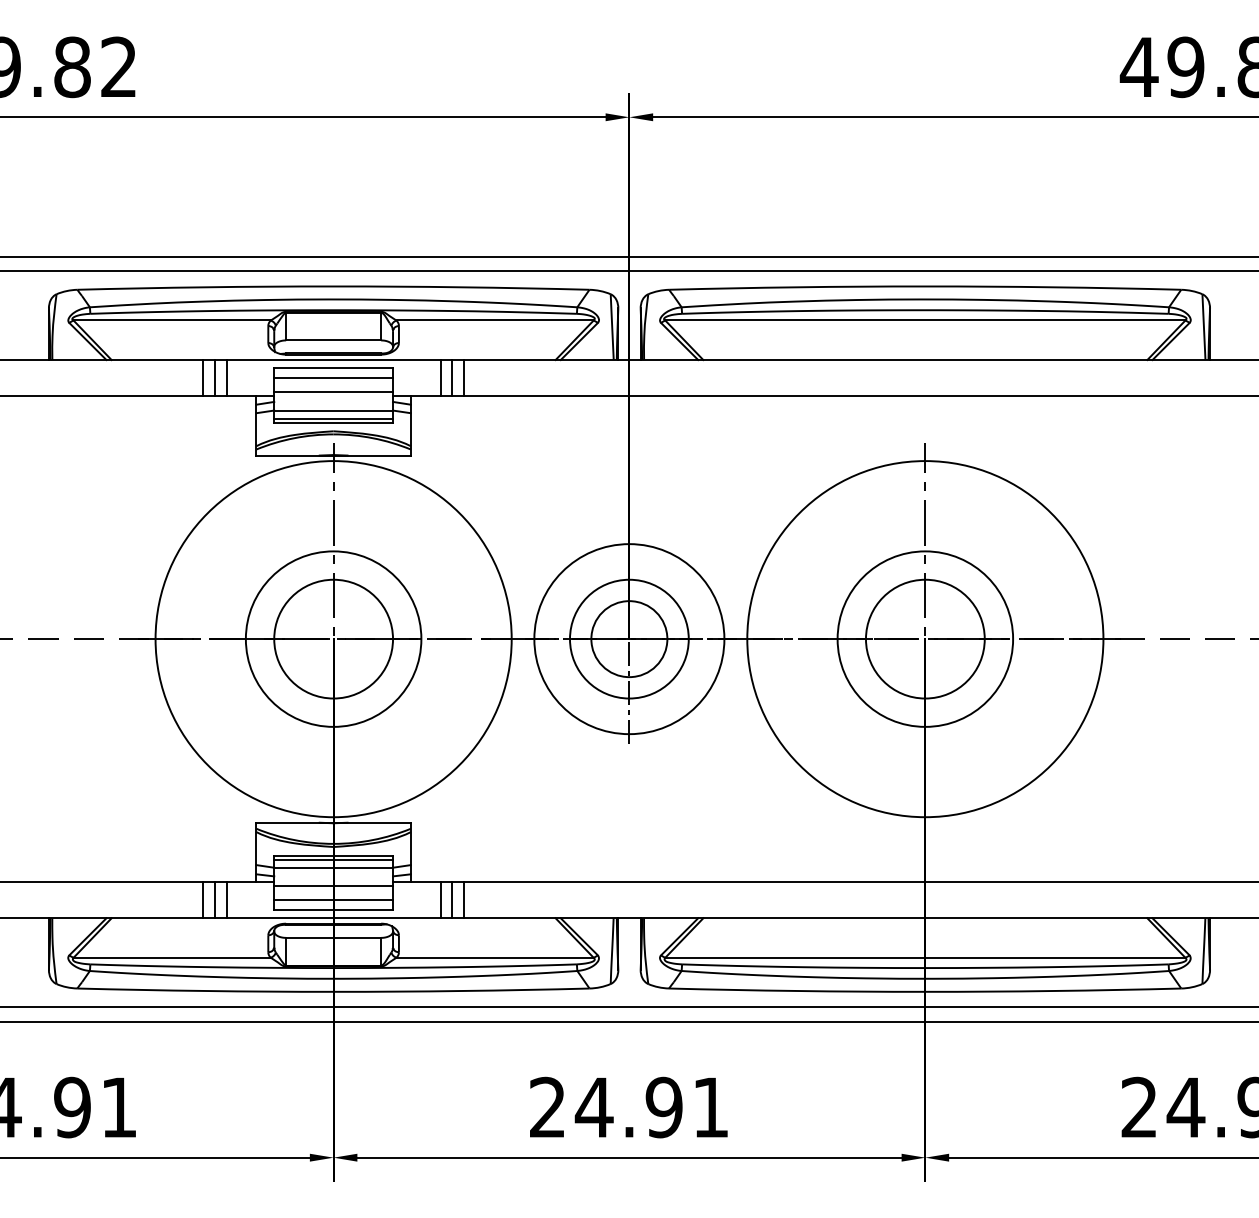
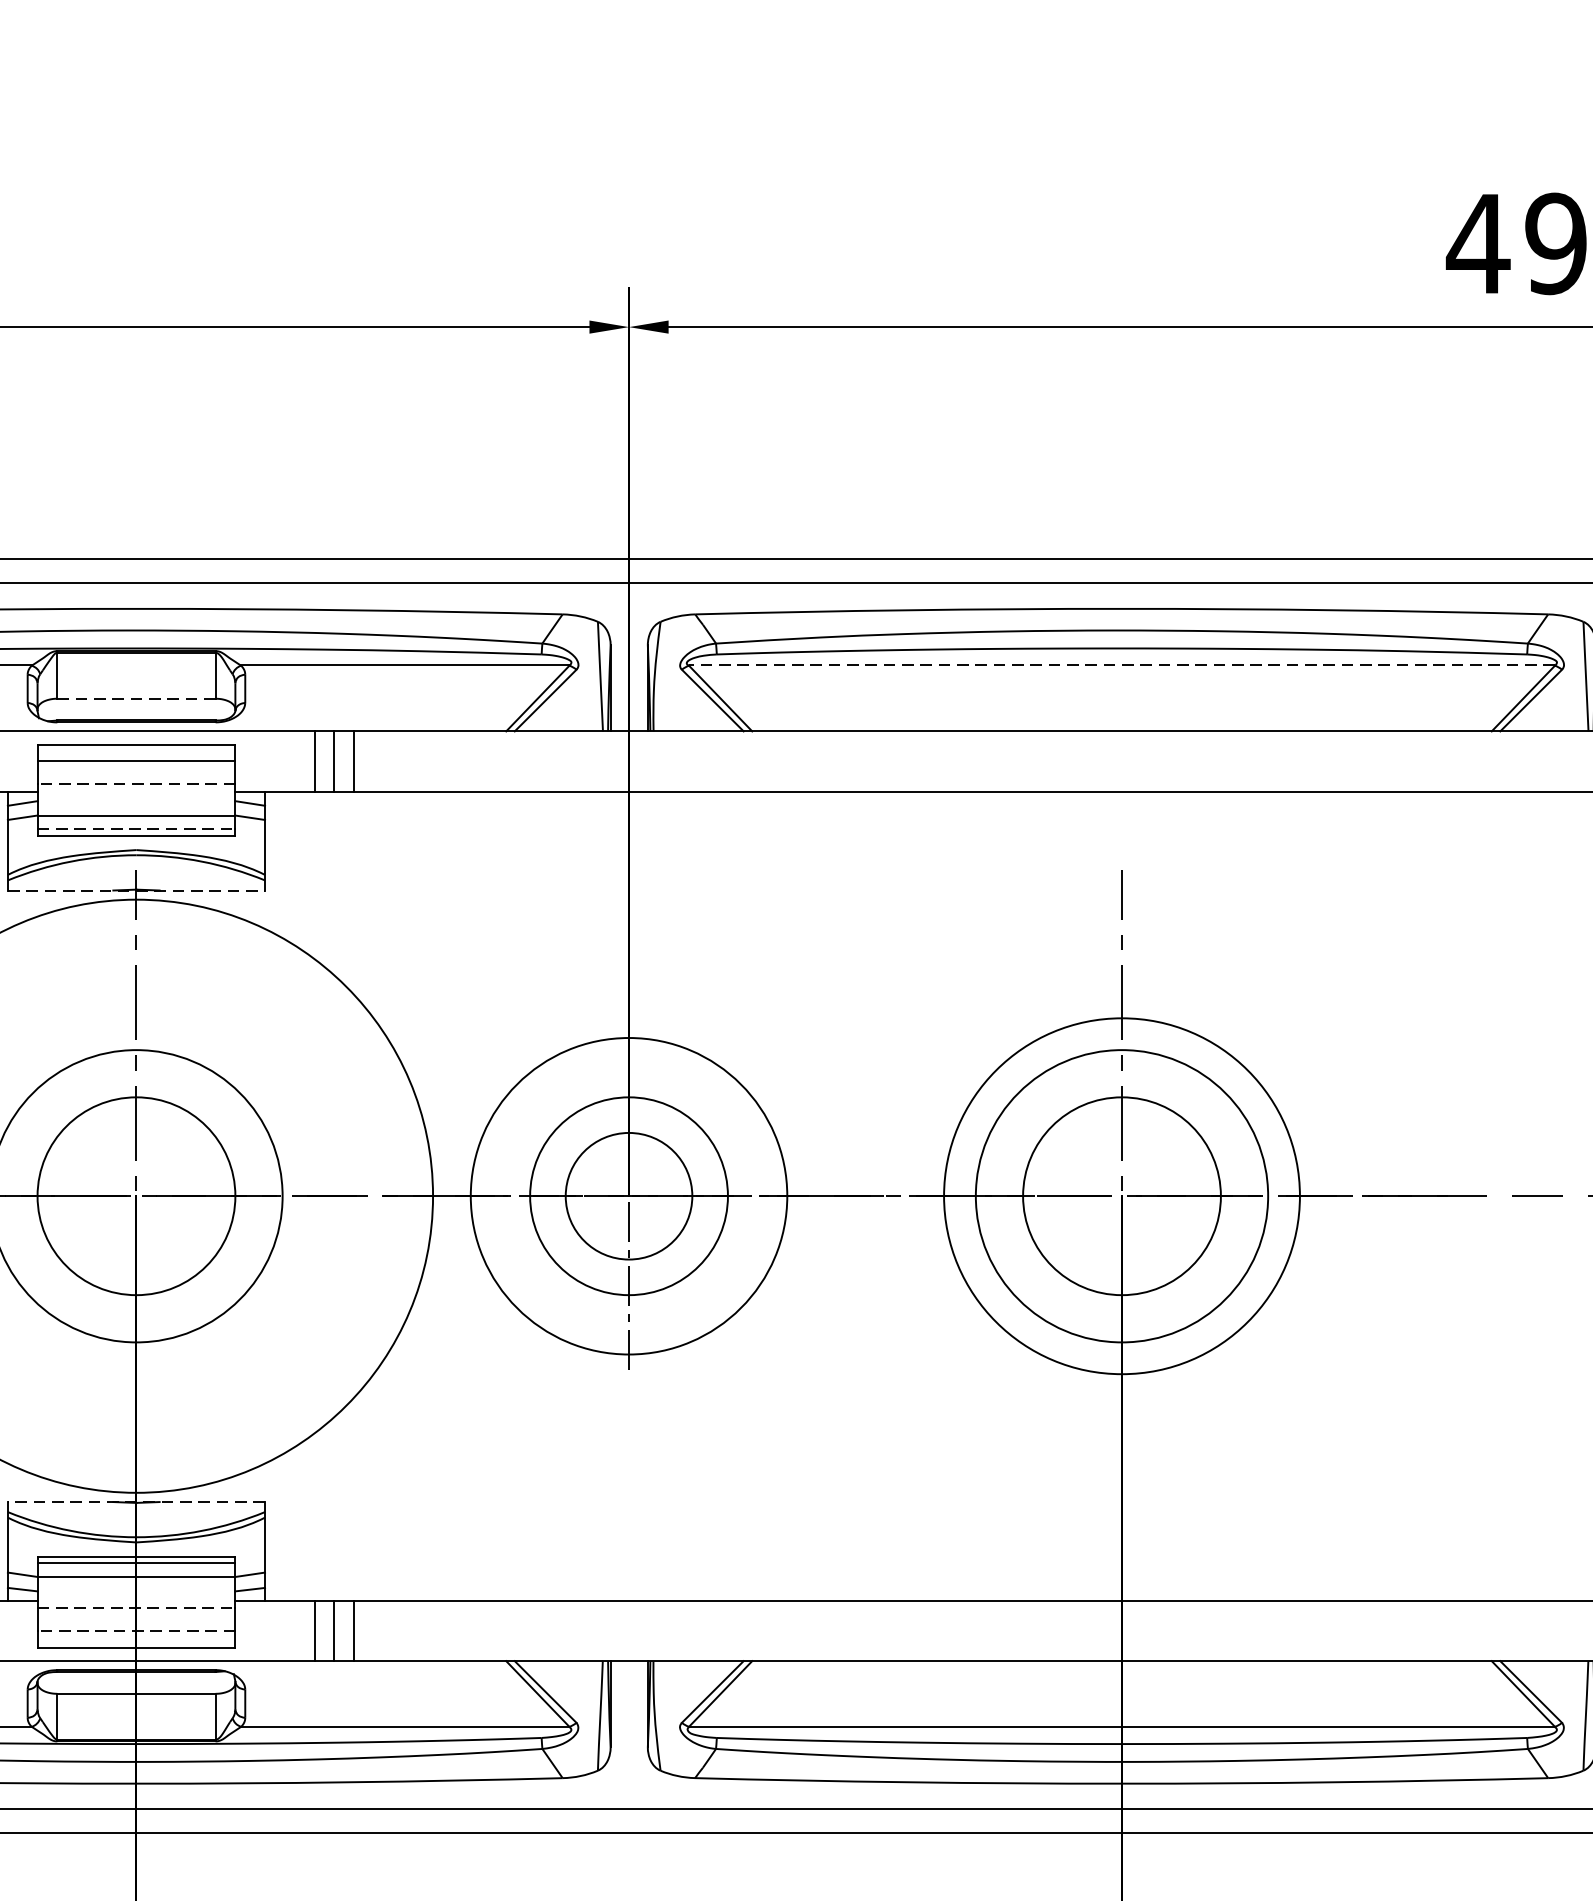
line: (925, 320) -> (1122, 665), solid -> dashed
line: (333, 340) -> (136, 698), solid -> dashed
line: (333, 391) -> (136, 783), solid -> dashed
line: (334, 418) -> (137, 828), solid -> dashed
line: (334, 455) -> (137, 890), solid -> dashed
circle: (925, 639) -> (1122, 1196), size x0.6
line: (333, 822) -> (136, 1501), solid -> dashed
line: (334, 886) -> (137, 1608), solid -> dashed
line: (333, 900) -> (136, 1631), solid -> dashed

